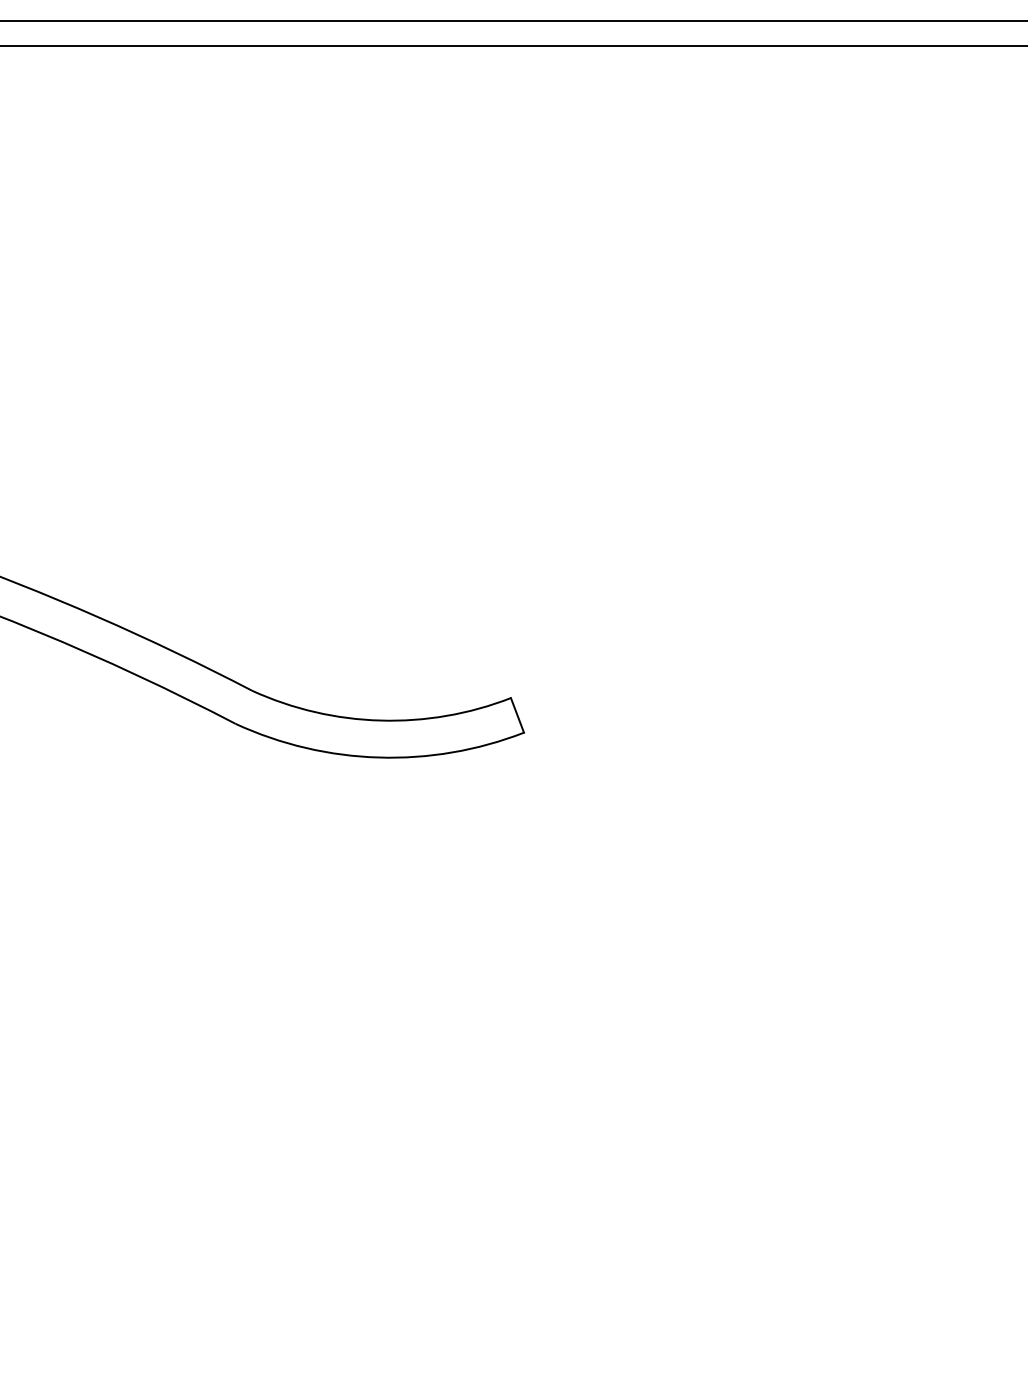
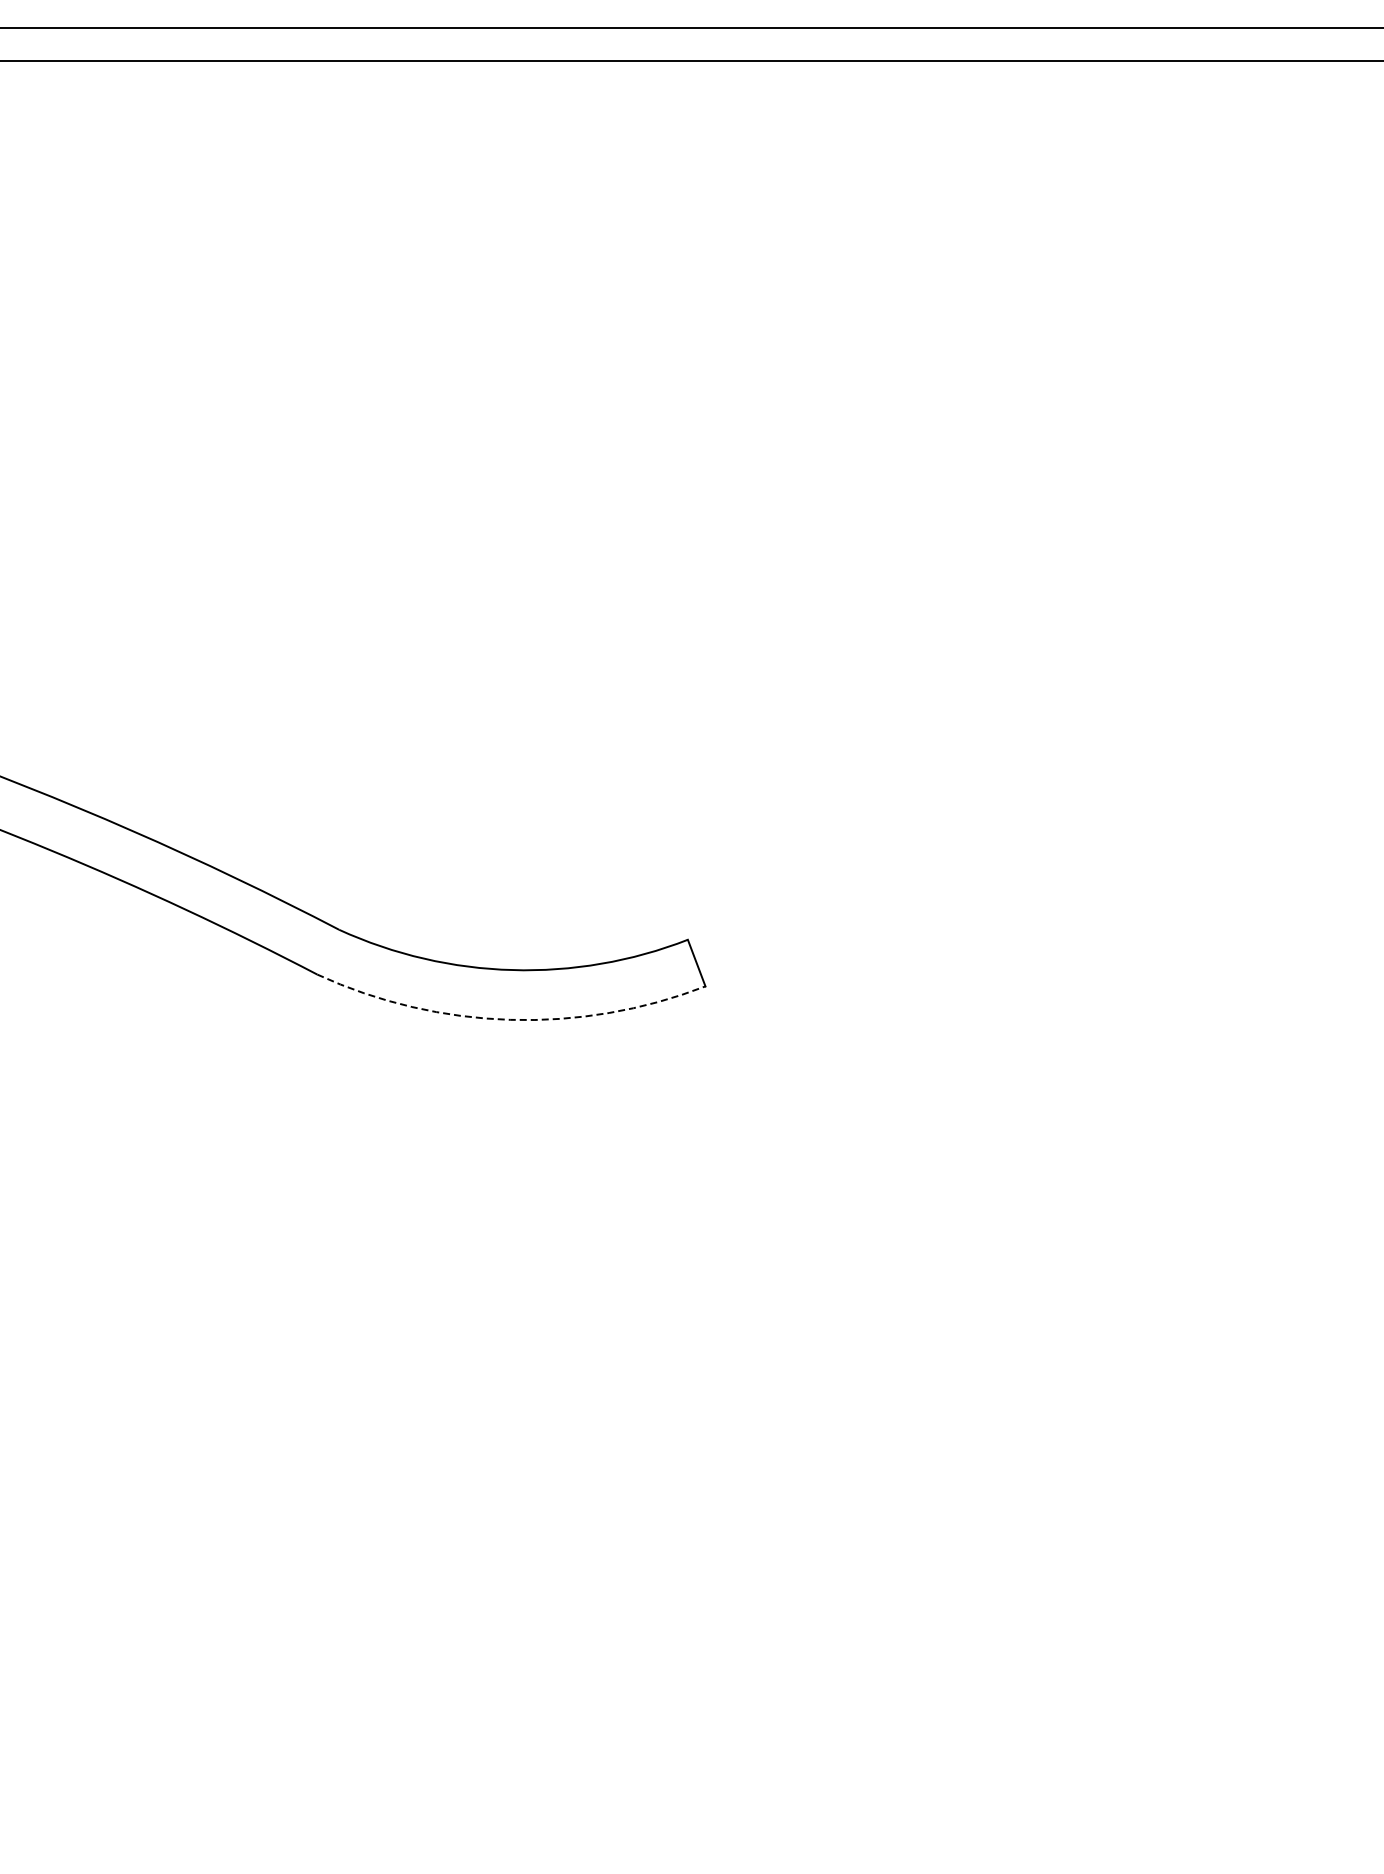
arc: (379, 757) -> (510, 1019), solid -> dashed

